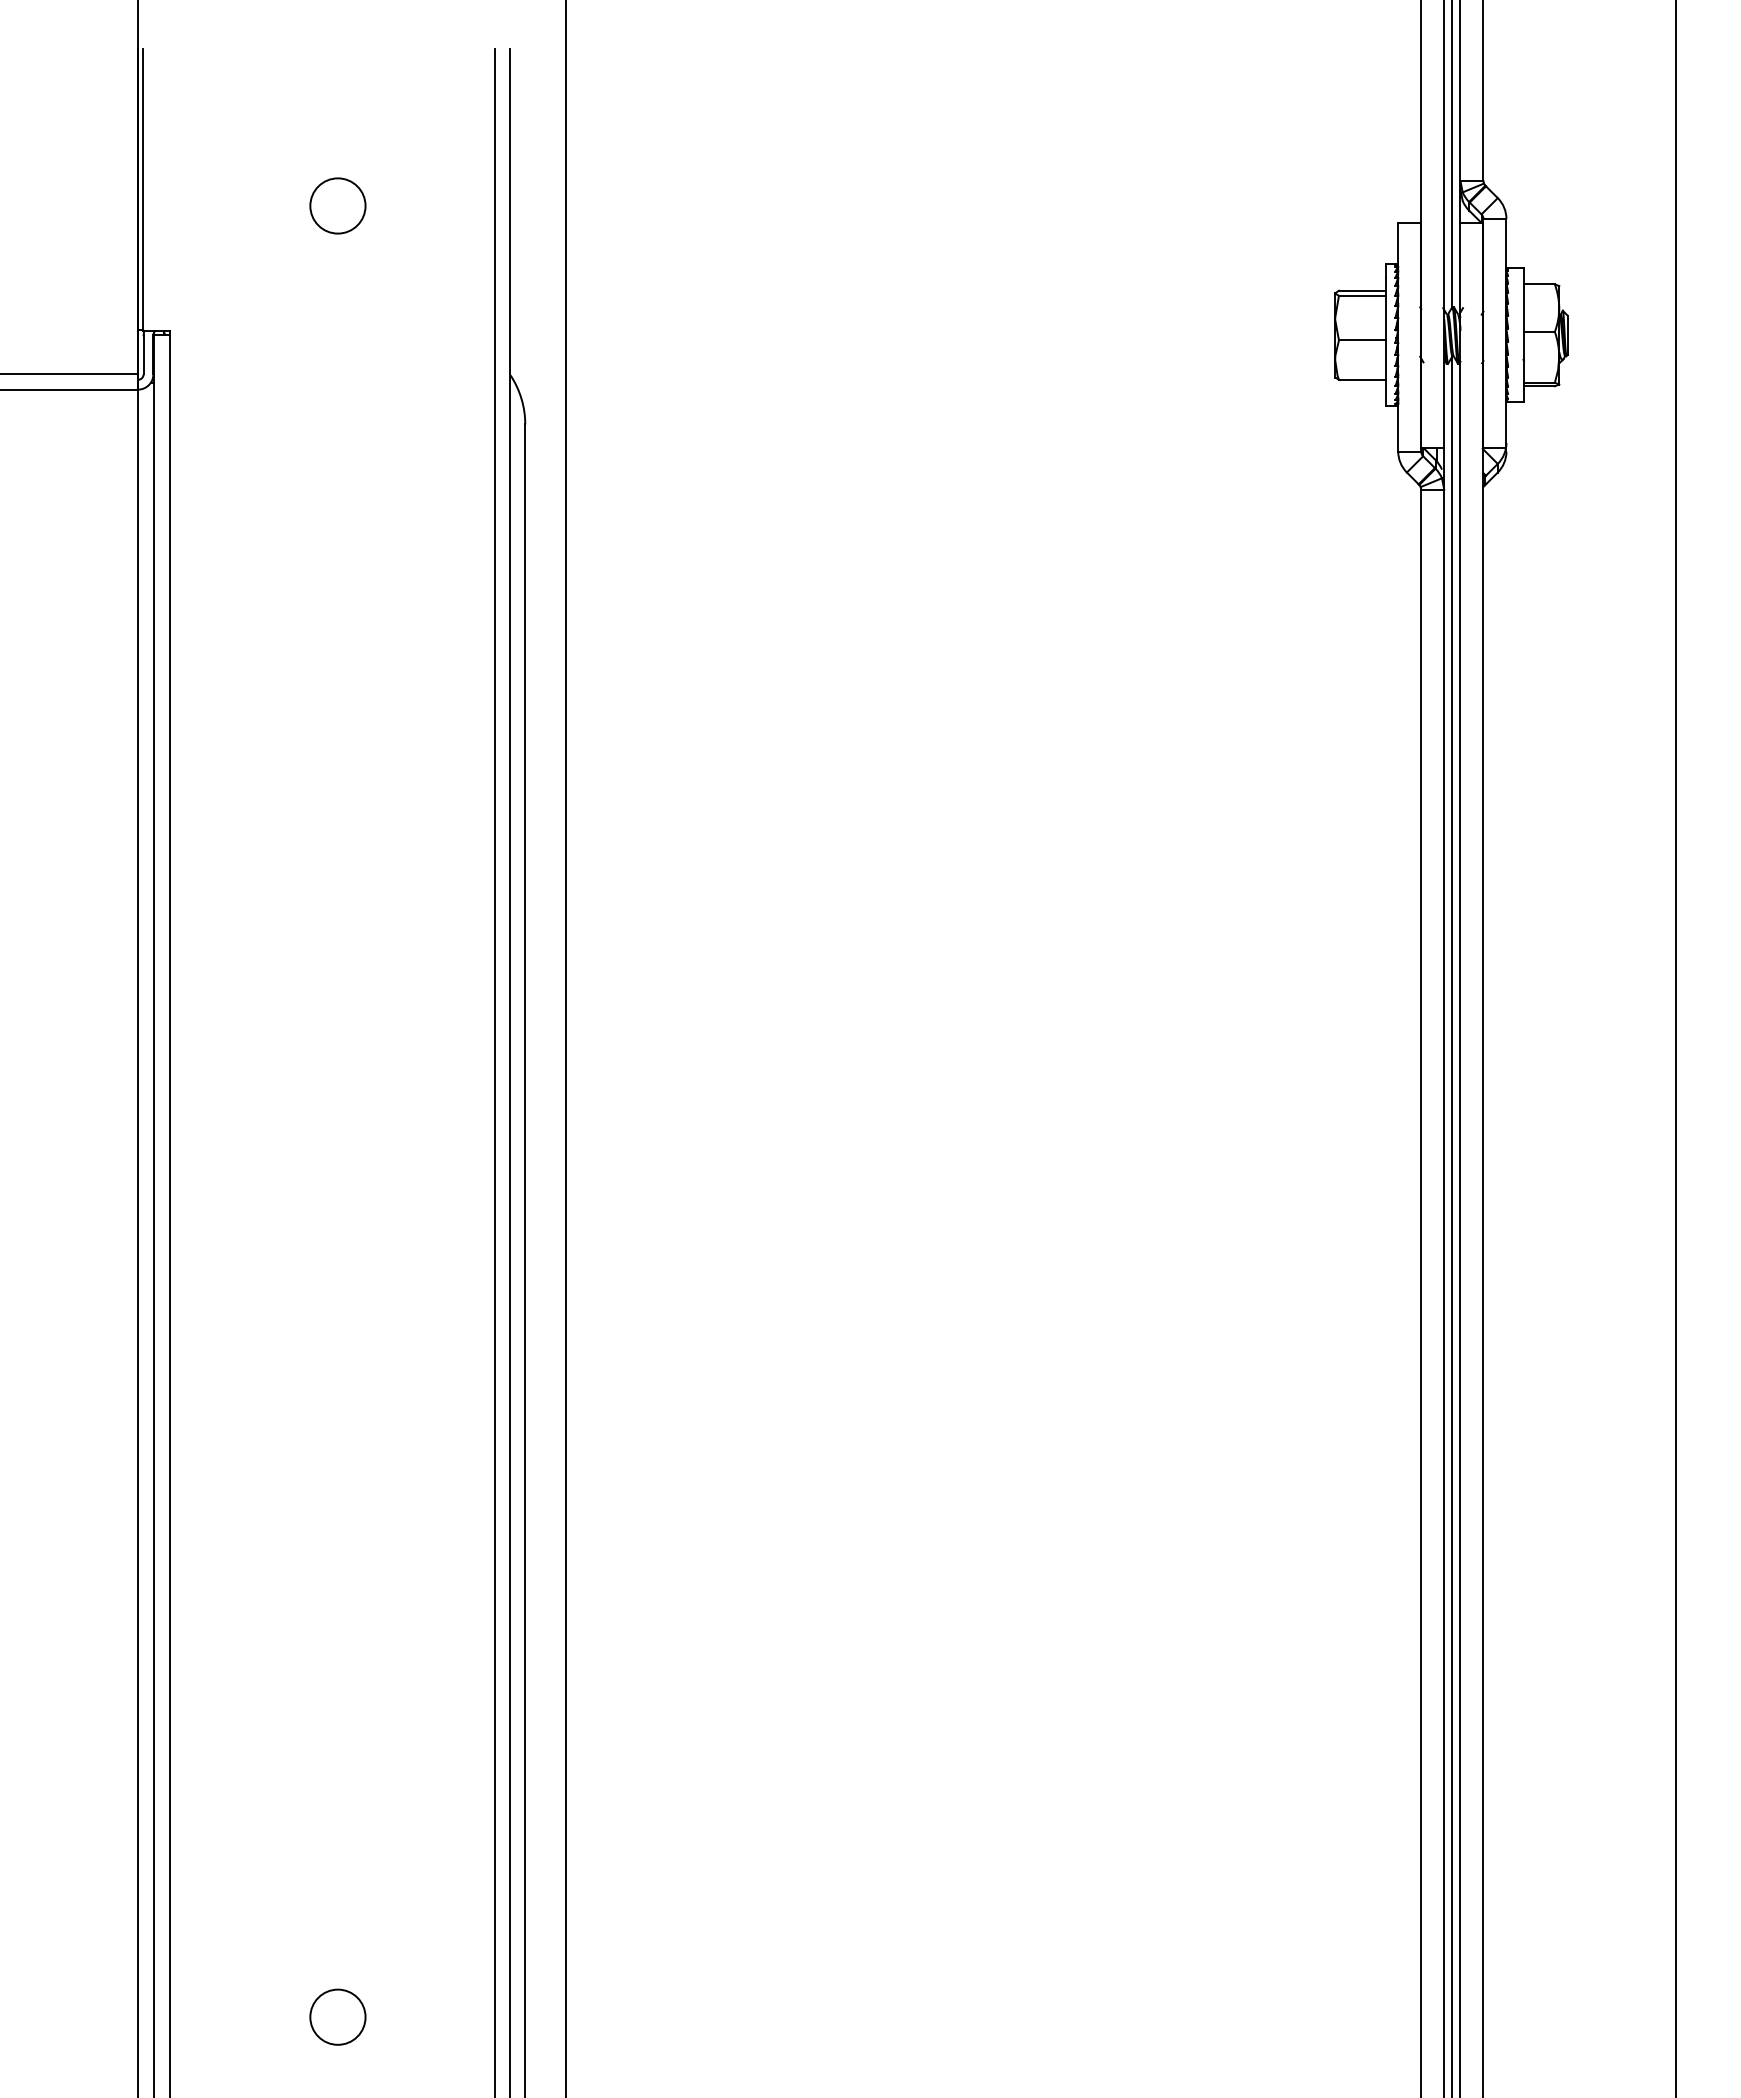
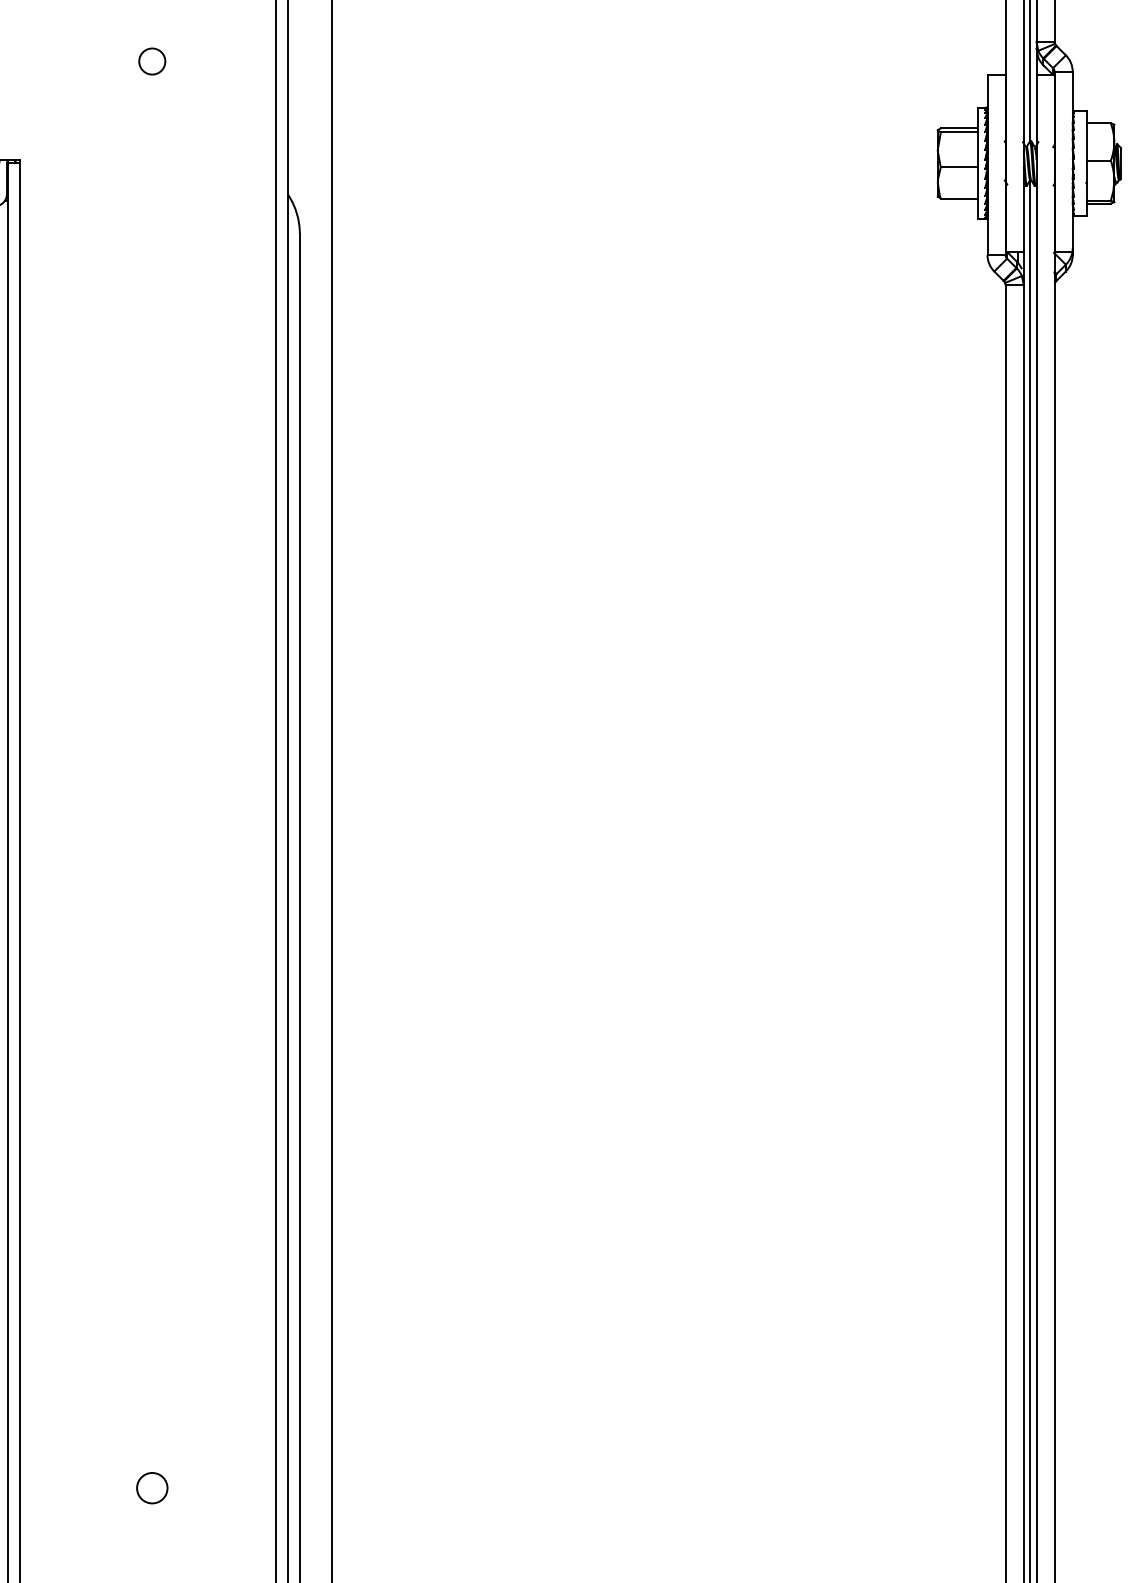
circle: (337, 205) -> (151, 61), size x0.6
circle: (337, 2016) -> (151, 1487), size x0.7

